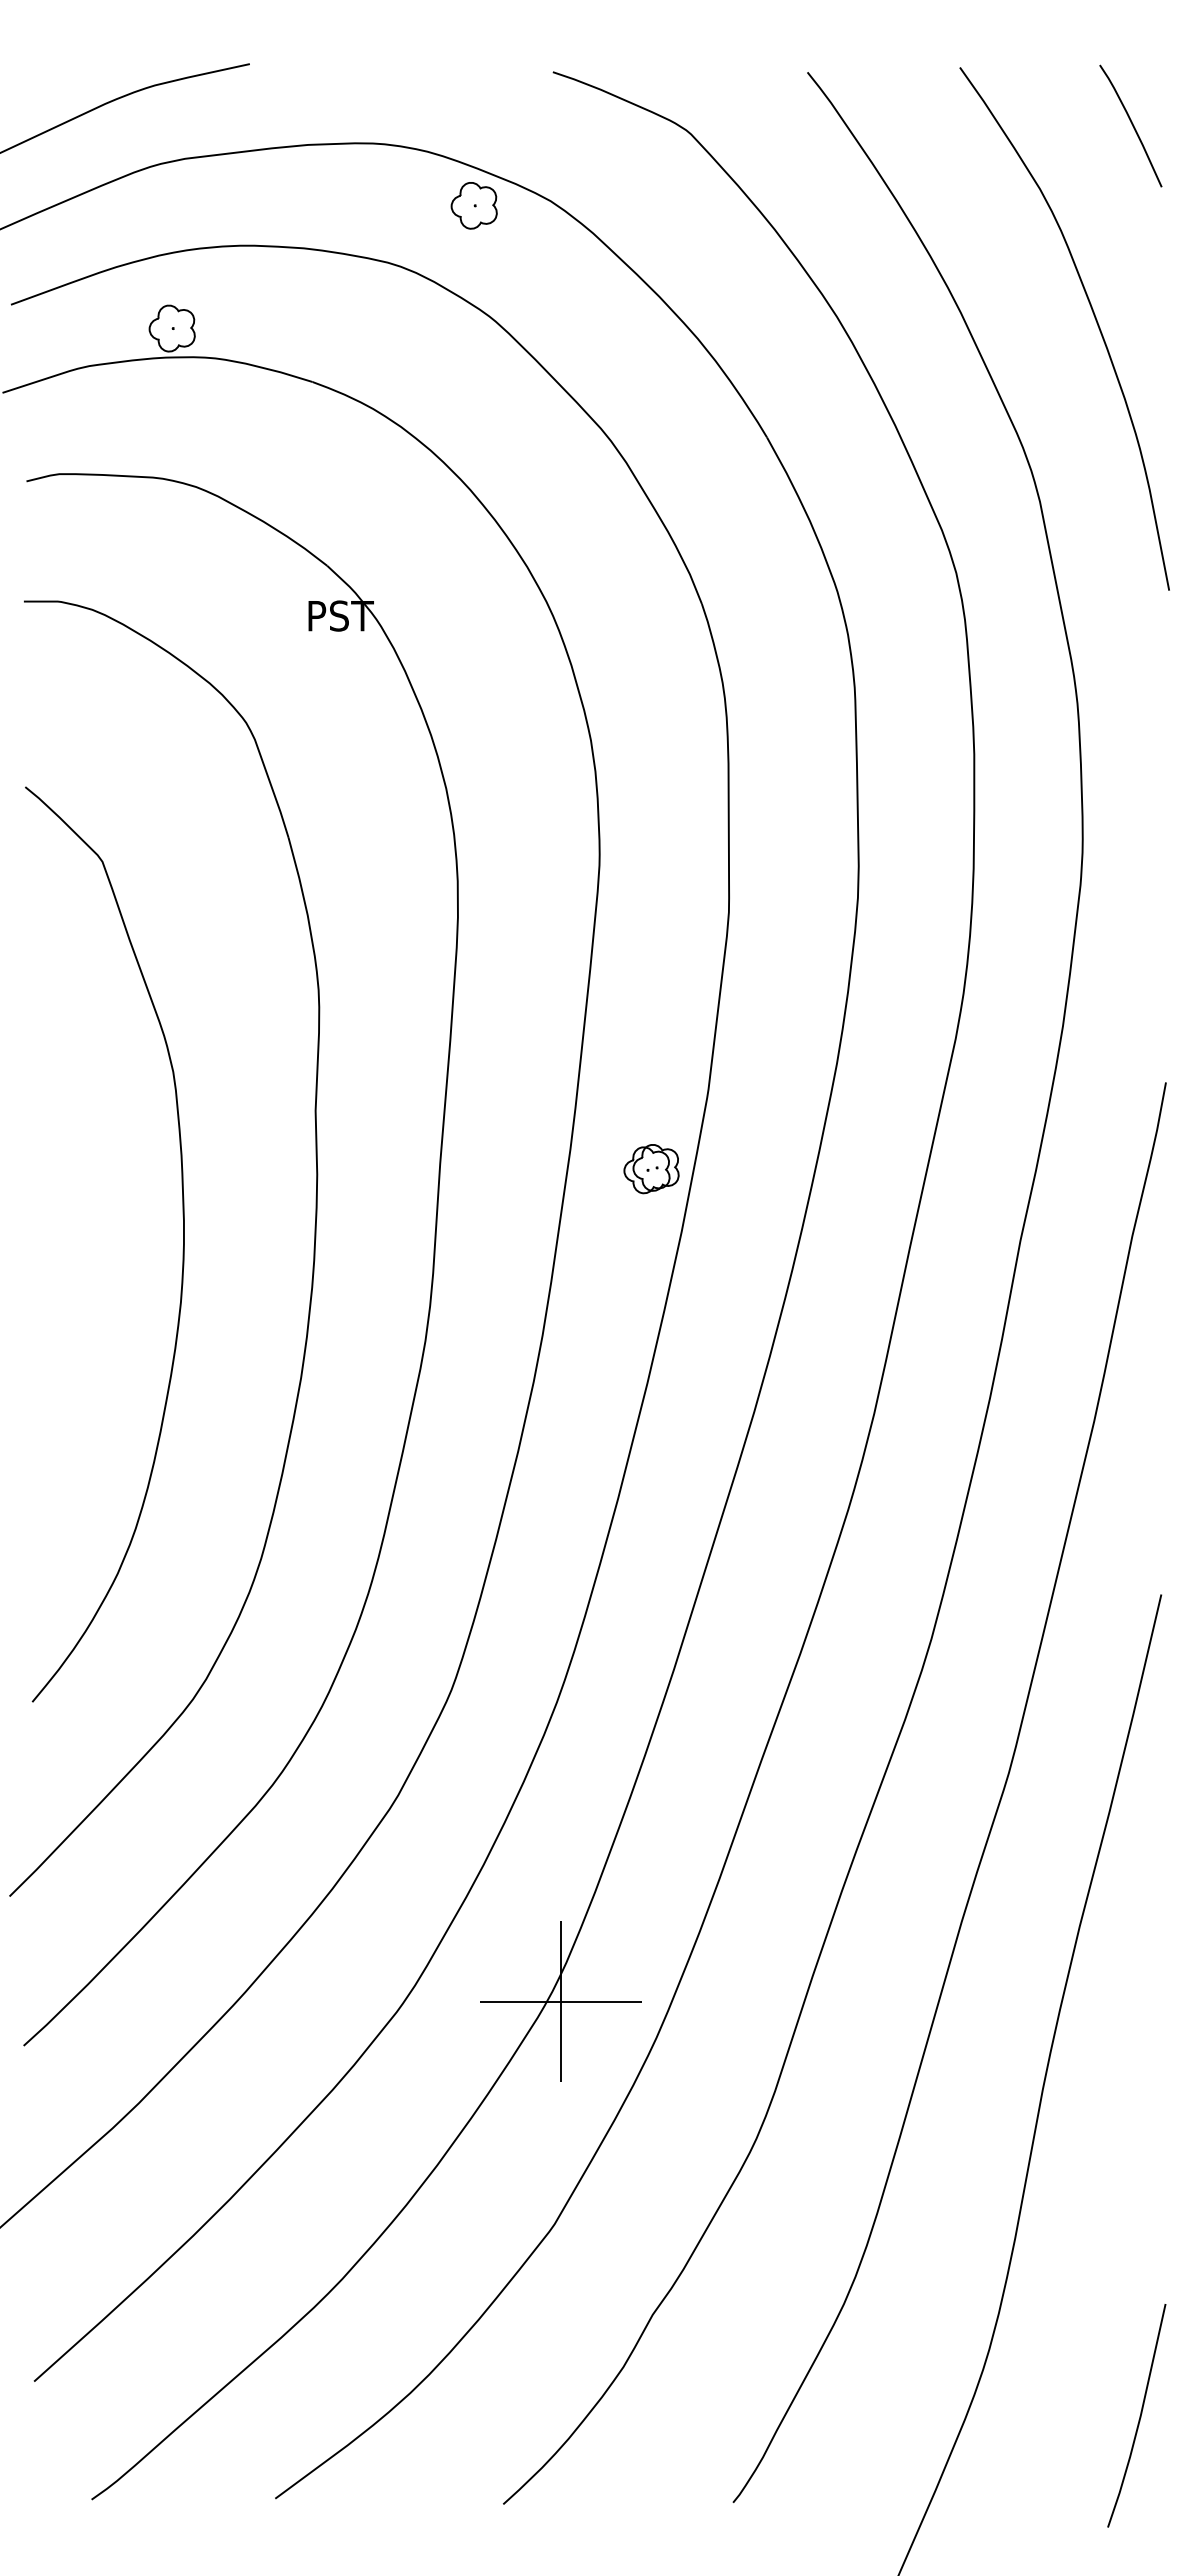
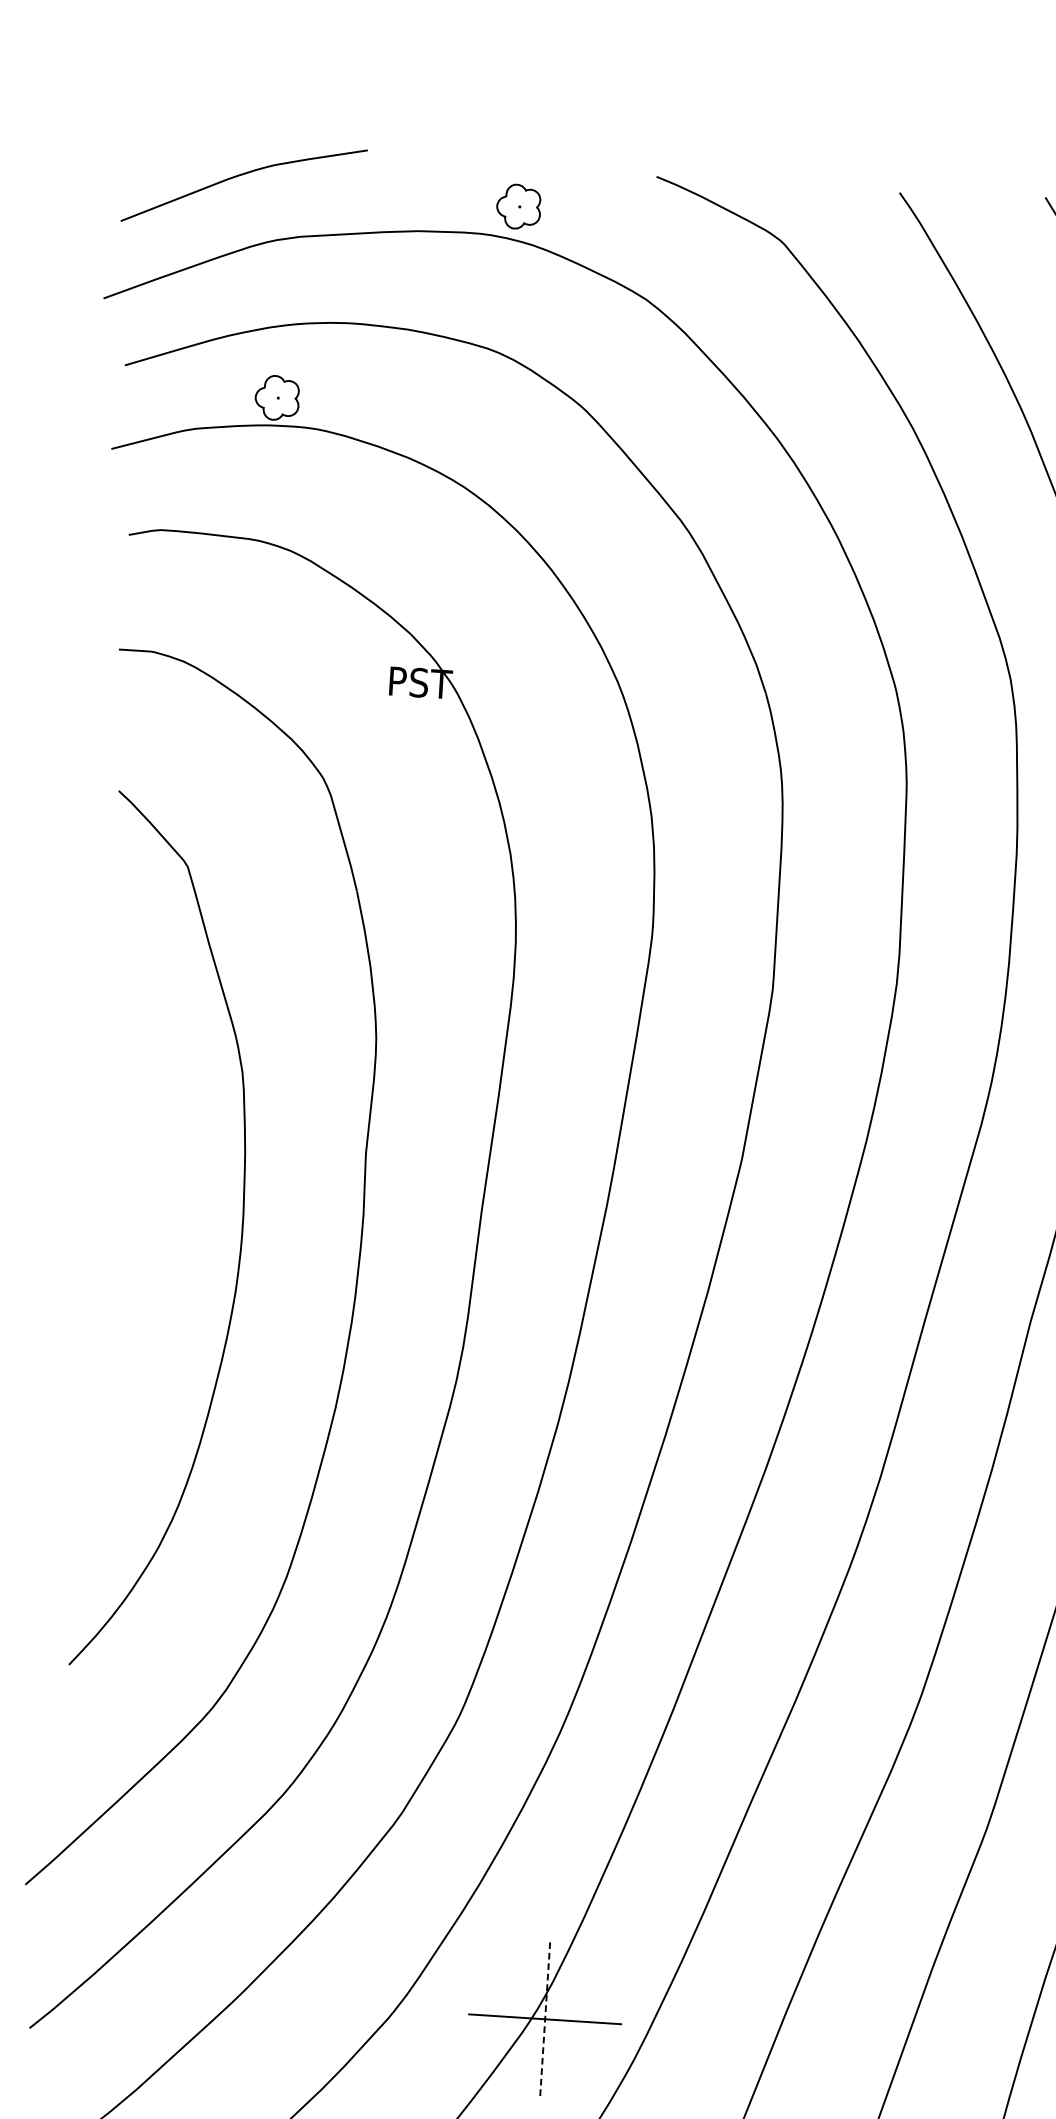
part: (473, 205) -> (518, 206), moved
part: (651, 1169) -> (682, 1230), removed
curve: (182, 1249) -> (240, 1242), moved
line: (560, 2001) -> (544, 2019), solid -> dashed

